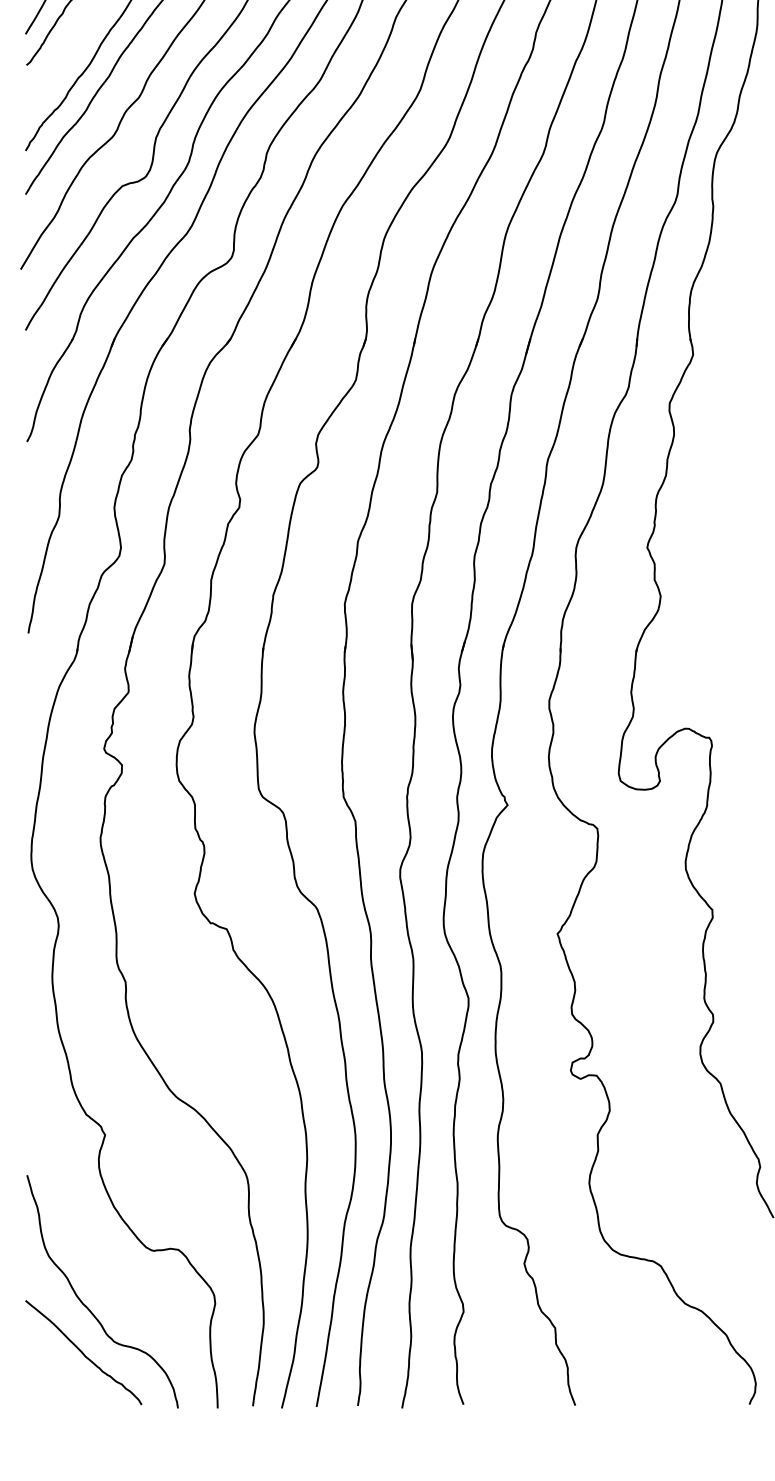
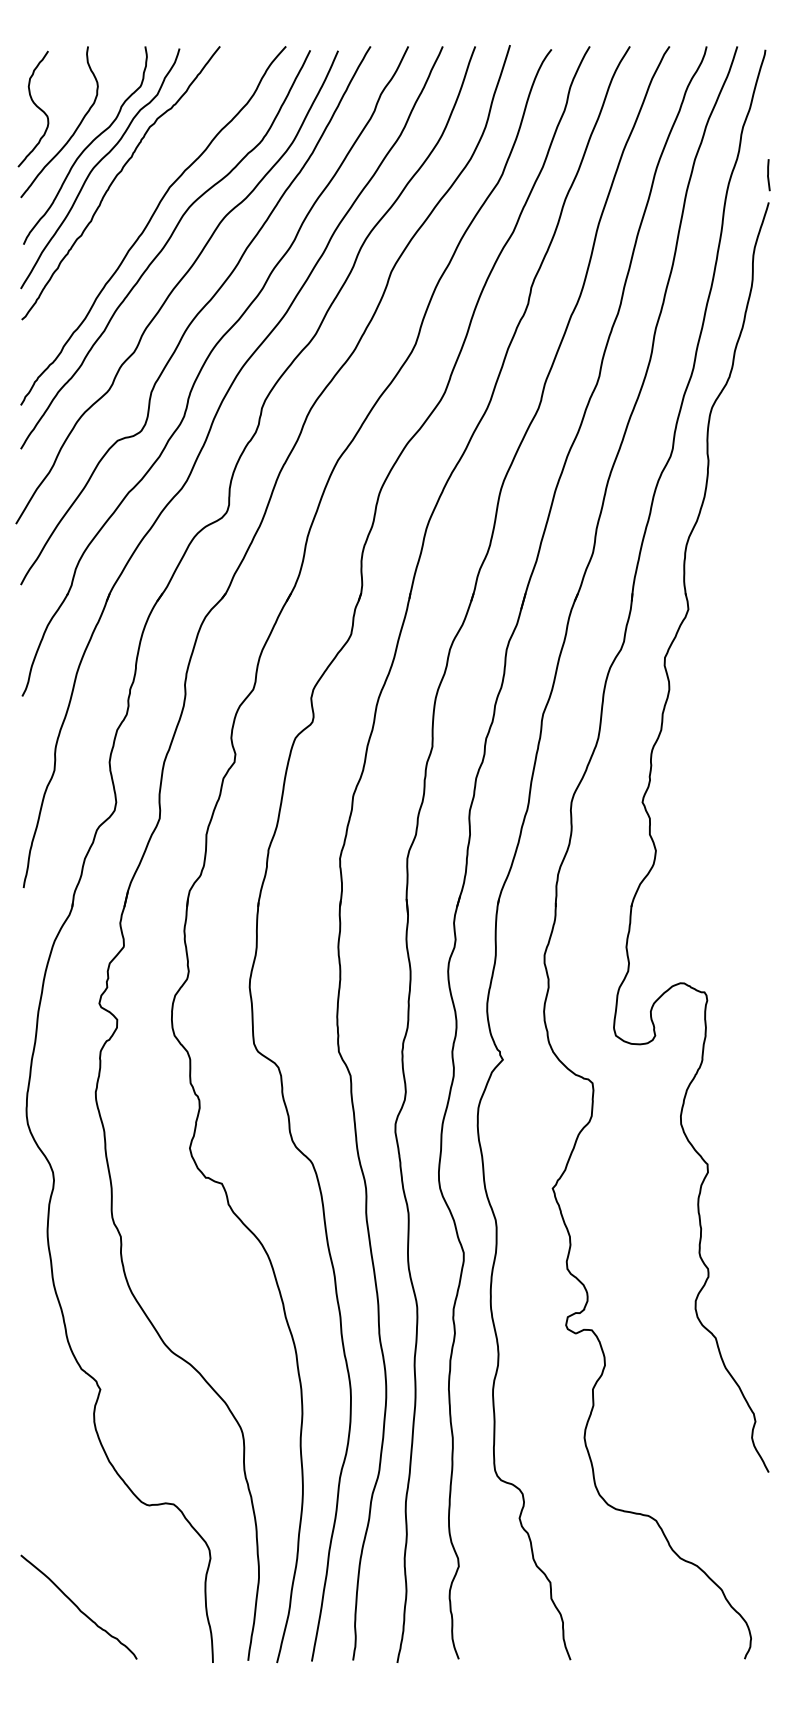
curve: (86, 1305) -> (81, 1560), removed

